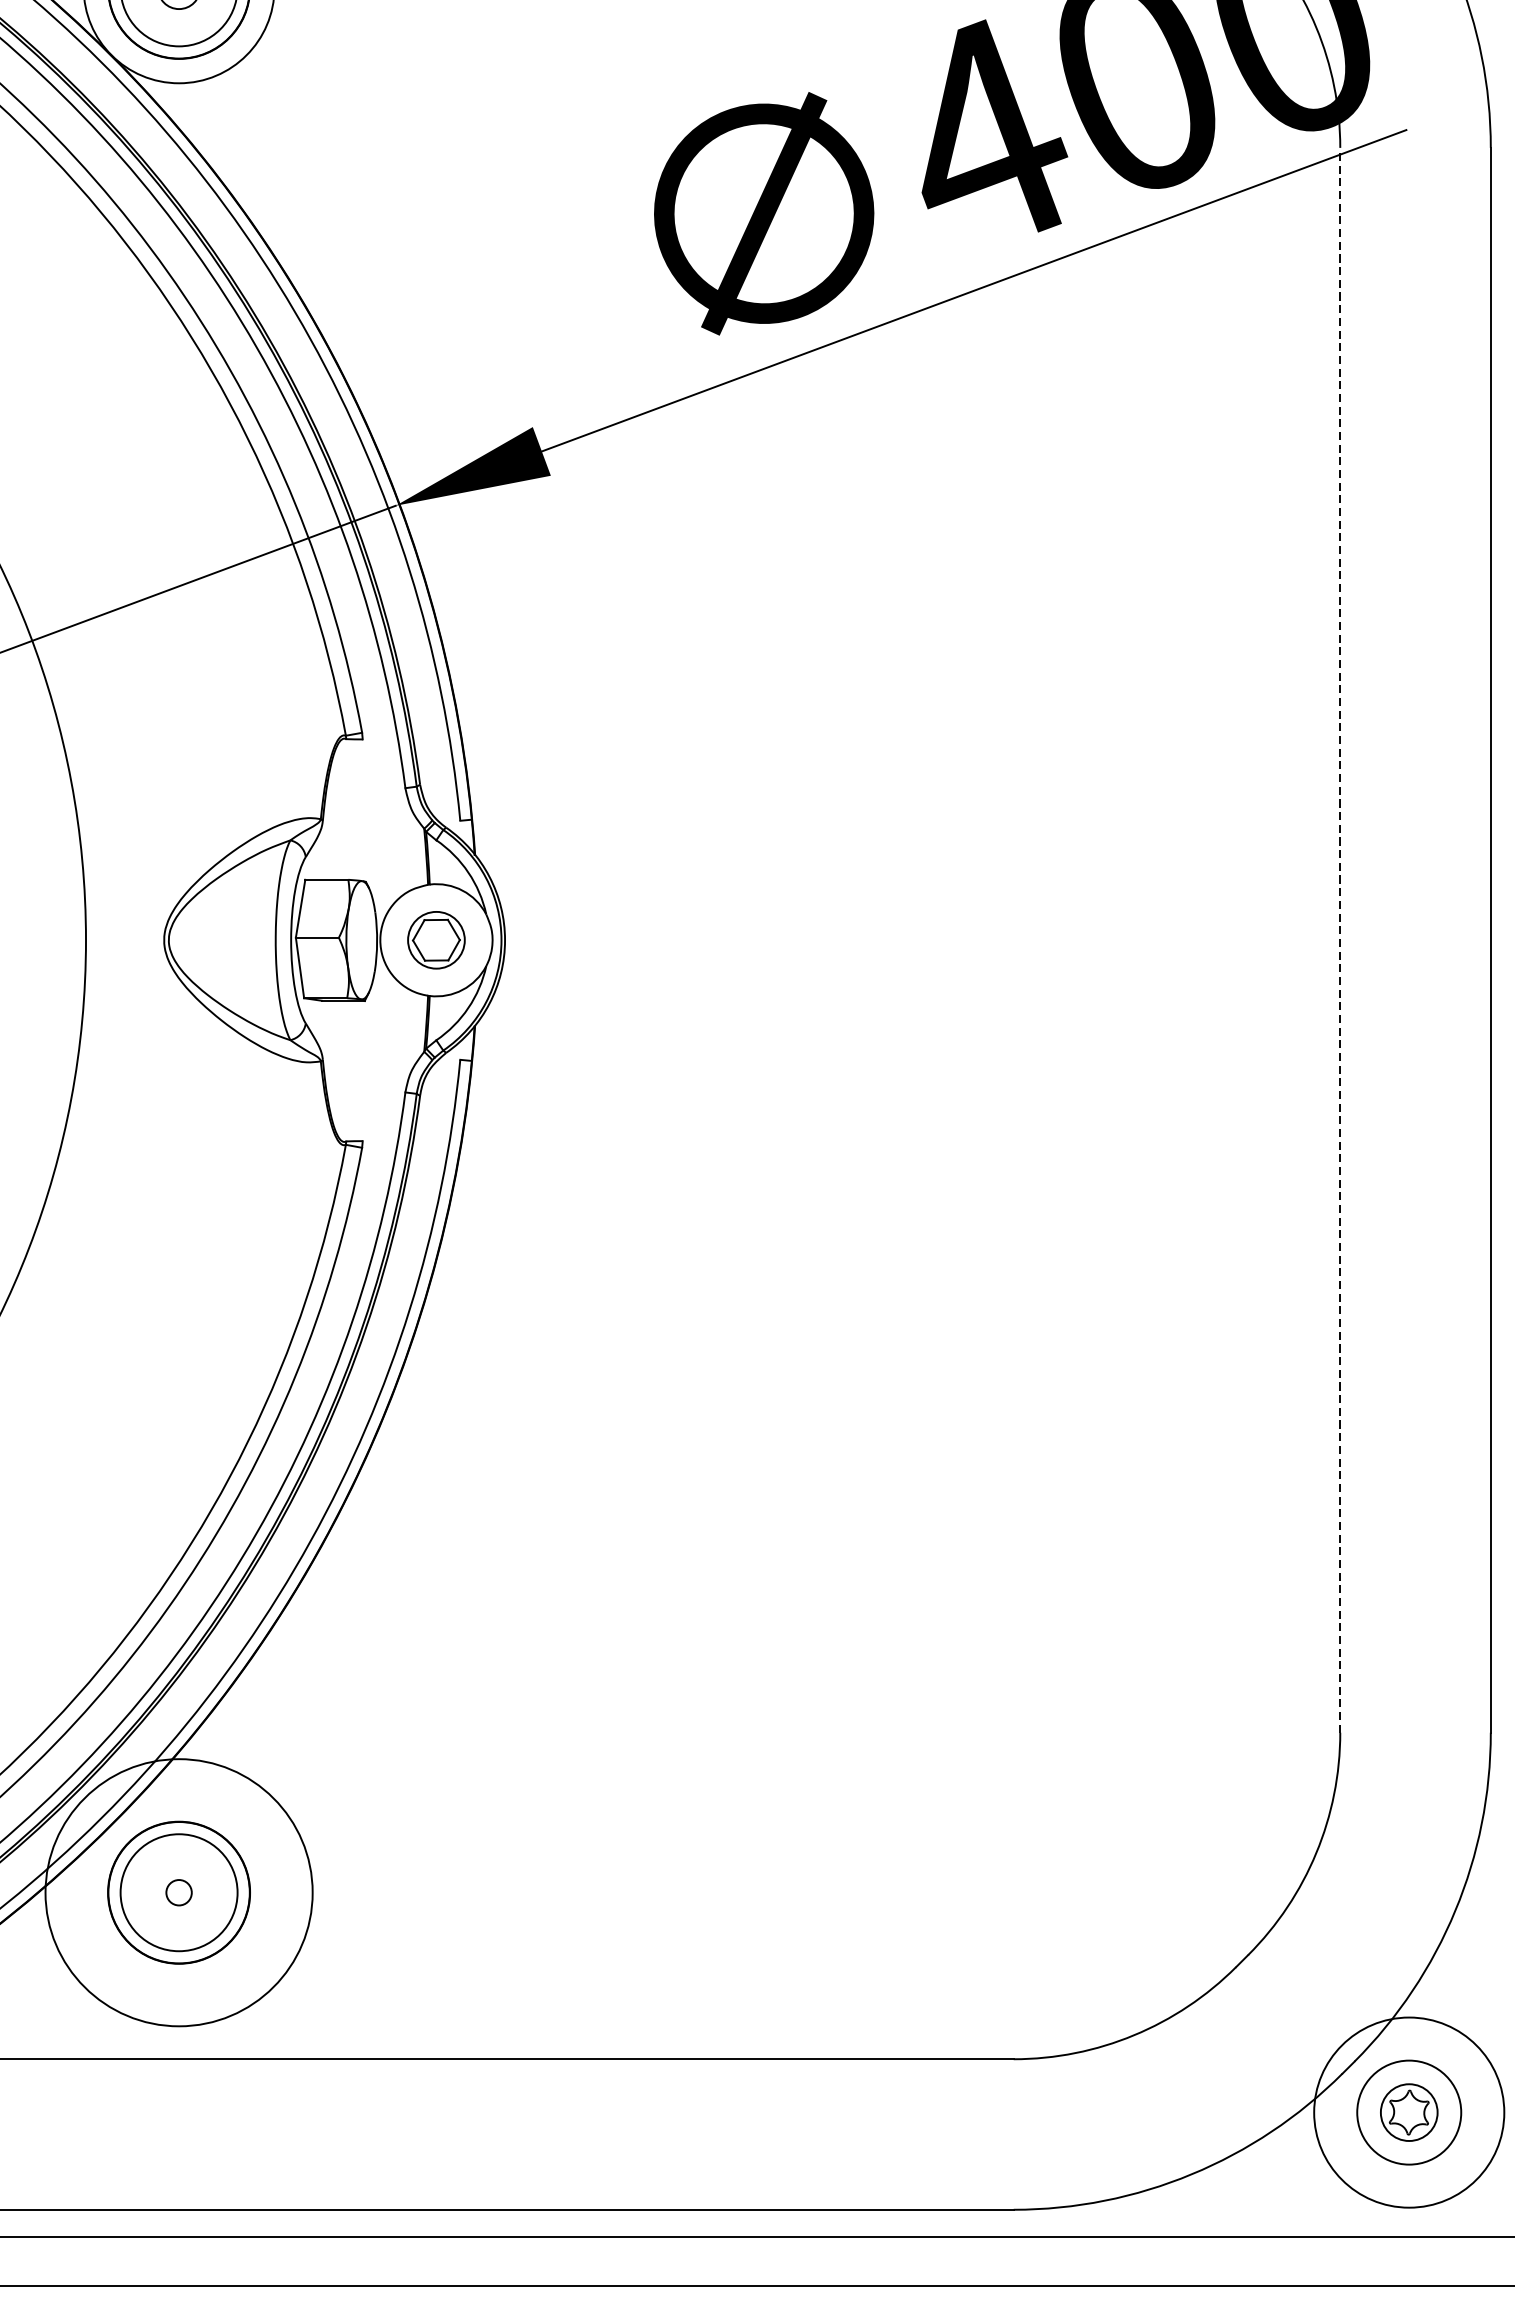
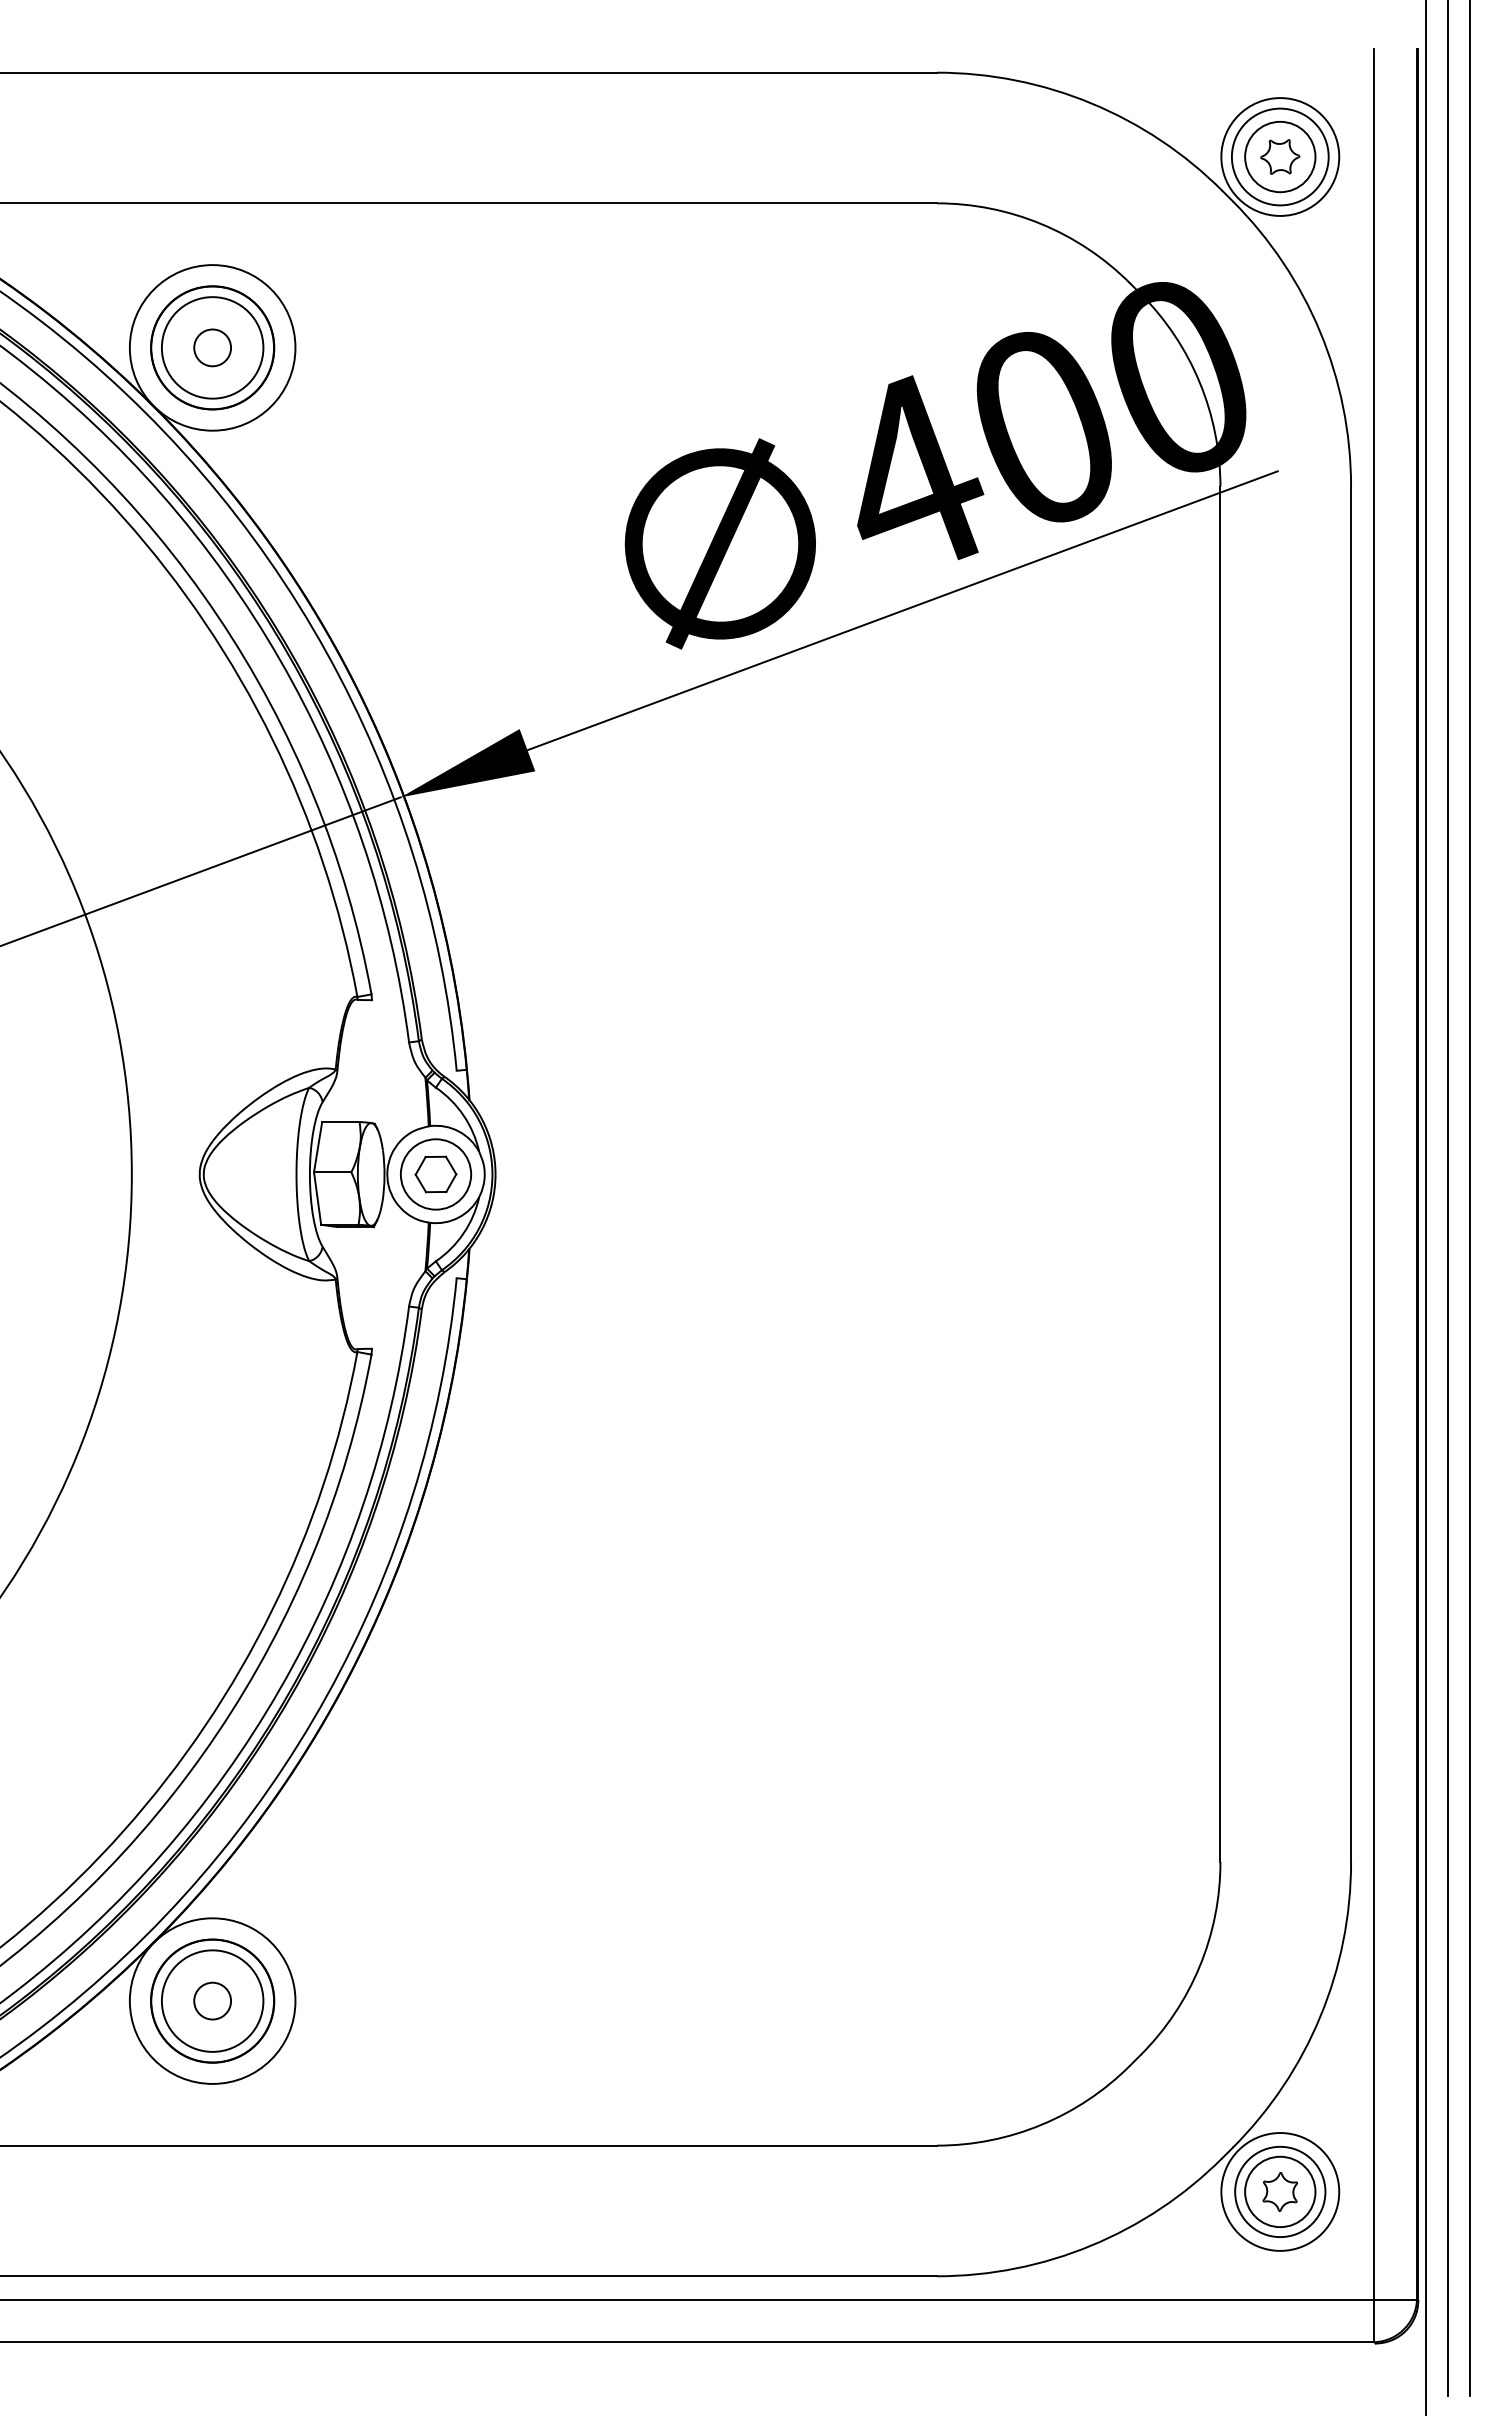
circle: (435, 940) -> (435, 1174), size x1.43
line: (1340, 940) -> (1220, 1174), dashed -> solid
circle: (178, 1892) -> (212, 2000), size x0.71
circle: (178, 1892) -> (212, 2000), size x1.67
circle: (1409, 2112) -> (1280, 2191), size x0.71
circle: (1409, 2112) -> (1280, 2191), size x1.43

